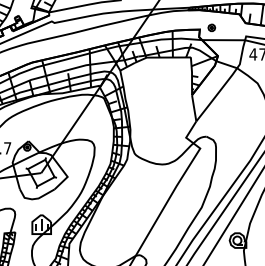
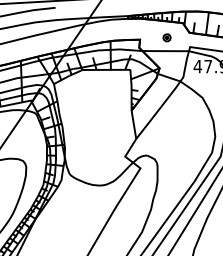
part: (211, 27) -> (166, 37), moved

